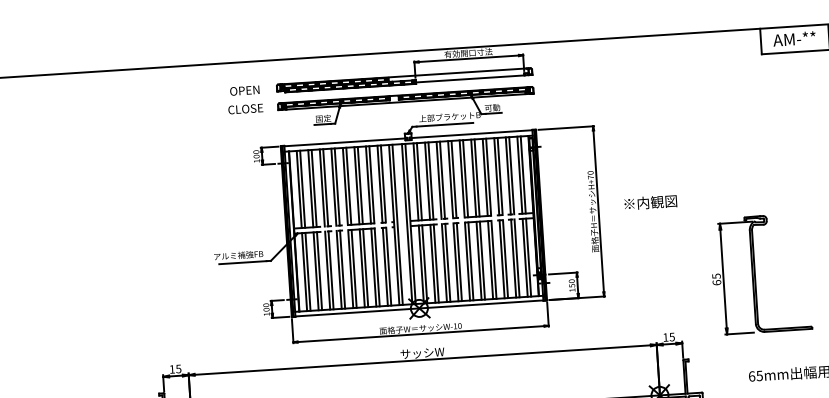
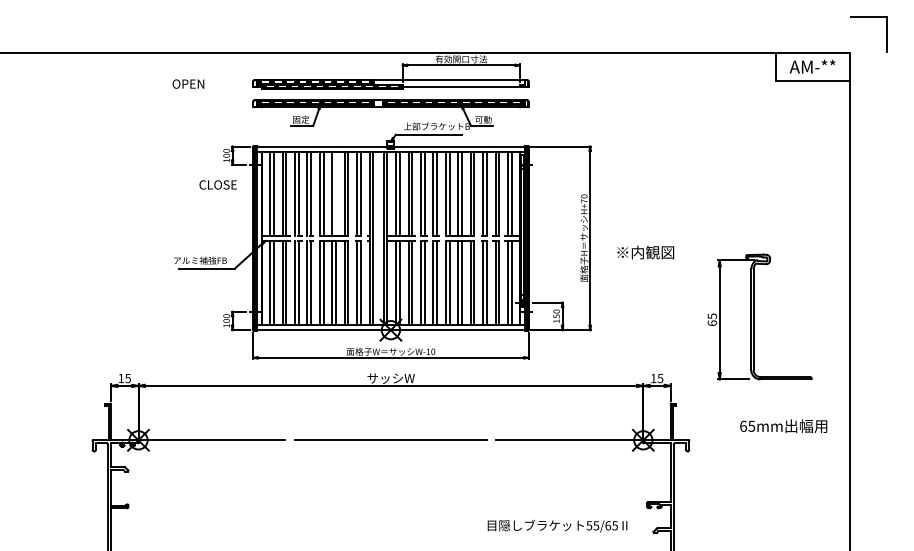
text: (244, 90) -> (188, 83), moved
text: (245, 108) -> (217, 184), moved
line: (359, 185) -> (335, 193), removed
text: (650, 202) -> (645, 252), moved

